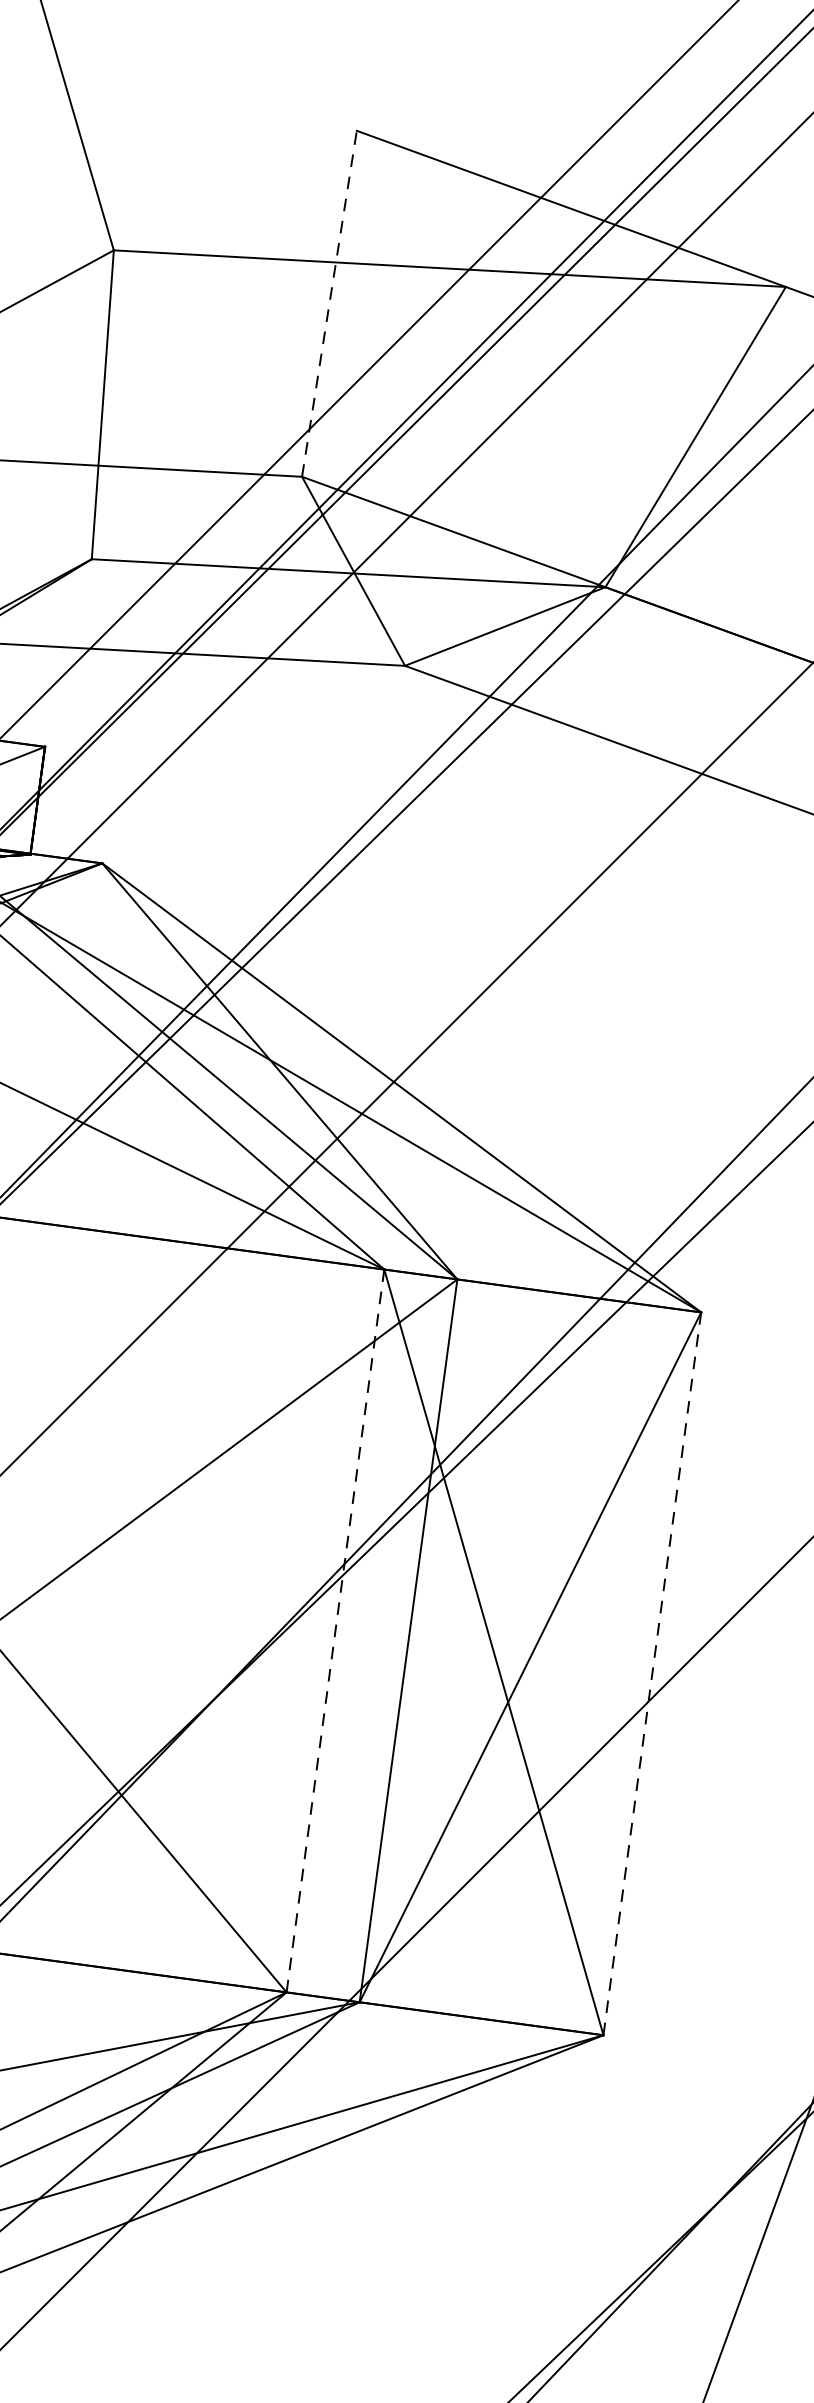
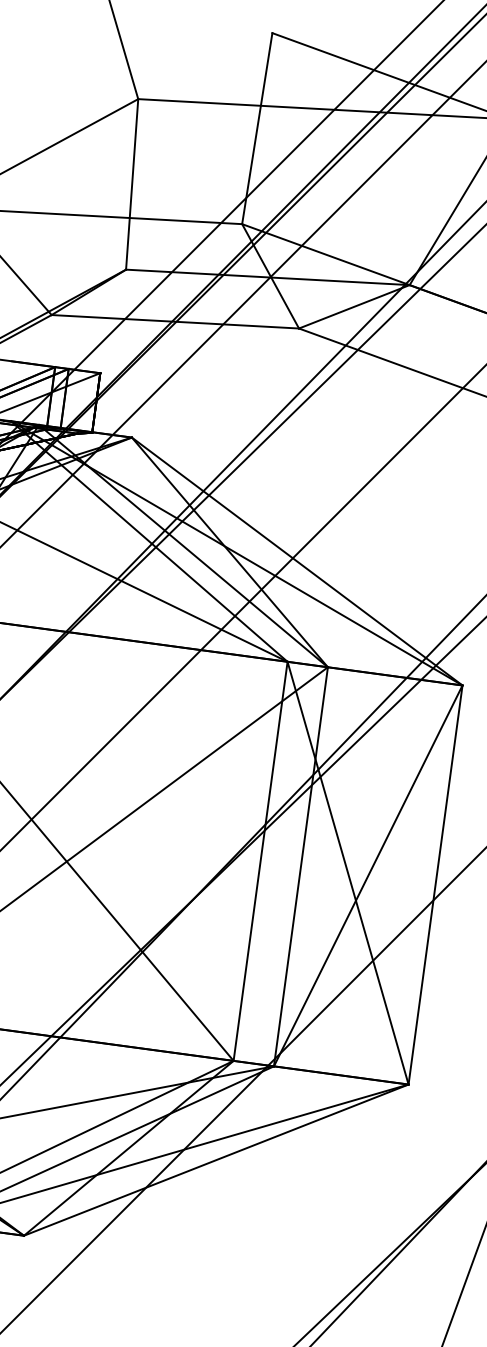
line: (329, 303) -> (257, 128), dashed -> solid
line: (335, 1629) -> (260, 860), dashed -> solid
line: (652, 1672) -> (435, 884), dashed -> solid

